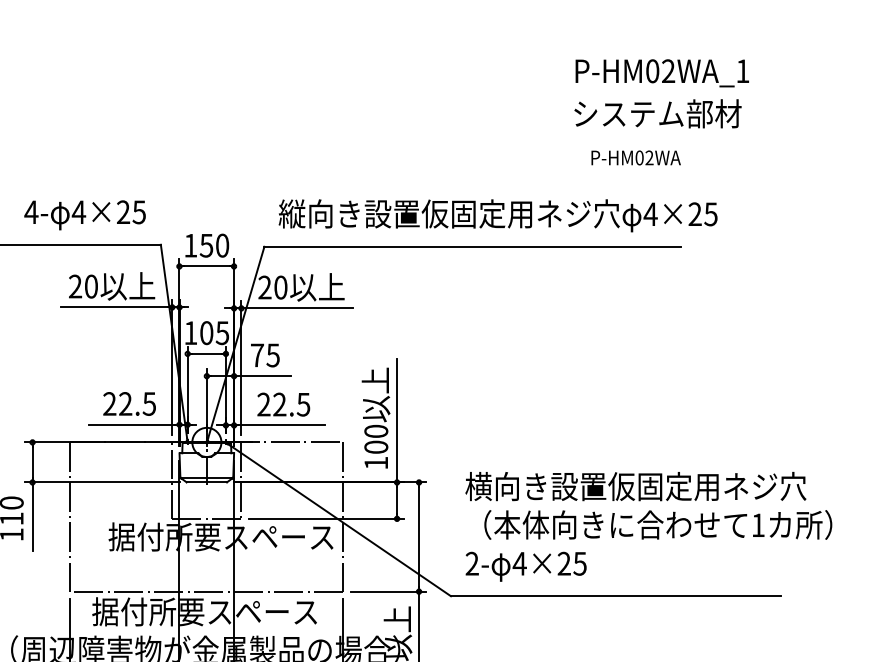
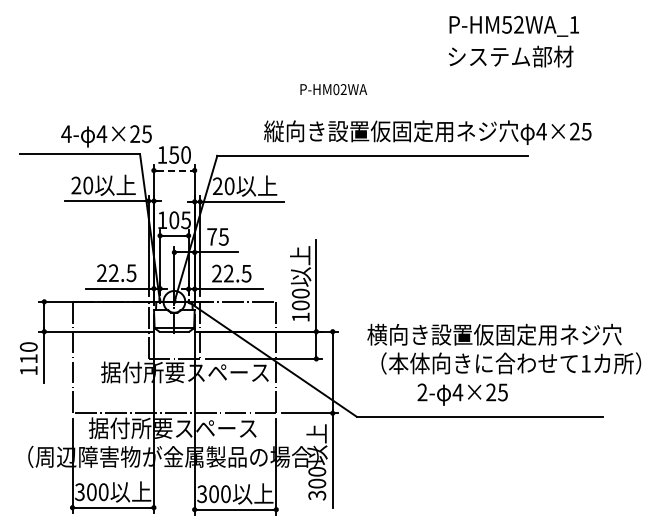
text: (651, 70) -> (506, 24), P-HM02WA_1 -> P-HM52WA_1
text: (635, 157) -> (333, 89), moved
text: (85, 215) -> (106, 136), moved
text: (497, 215) -> (427, 132), moved
line: (207, 266) -> (174, 170), solid -> dashed
text: (525, 566) -> (462, 394), moved

